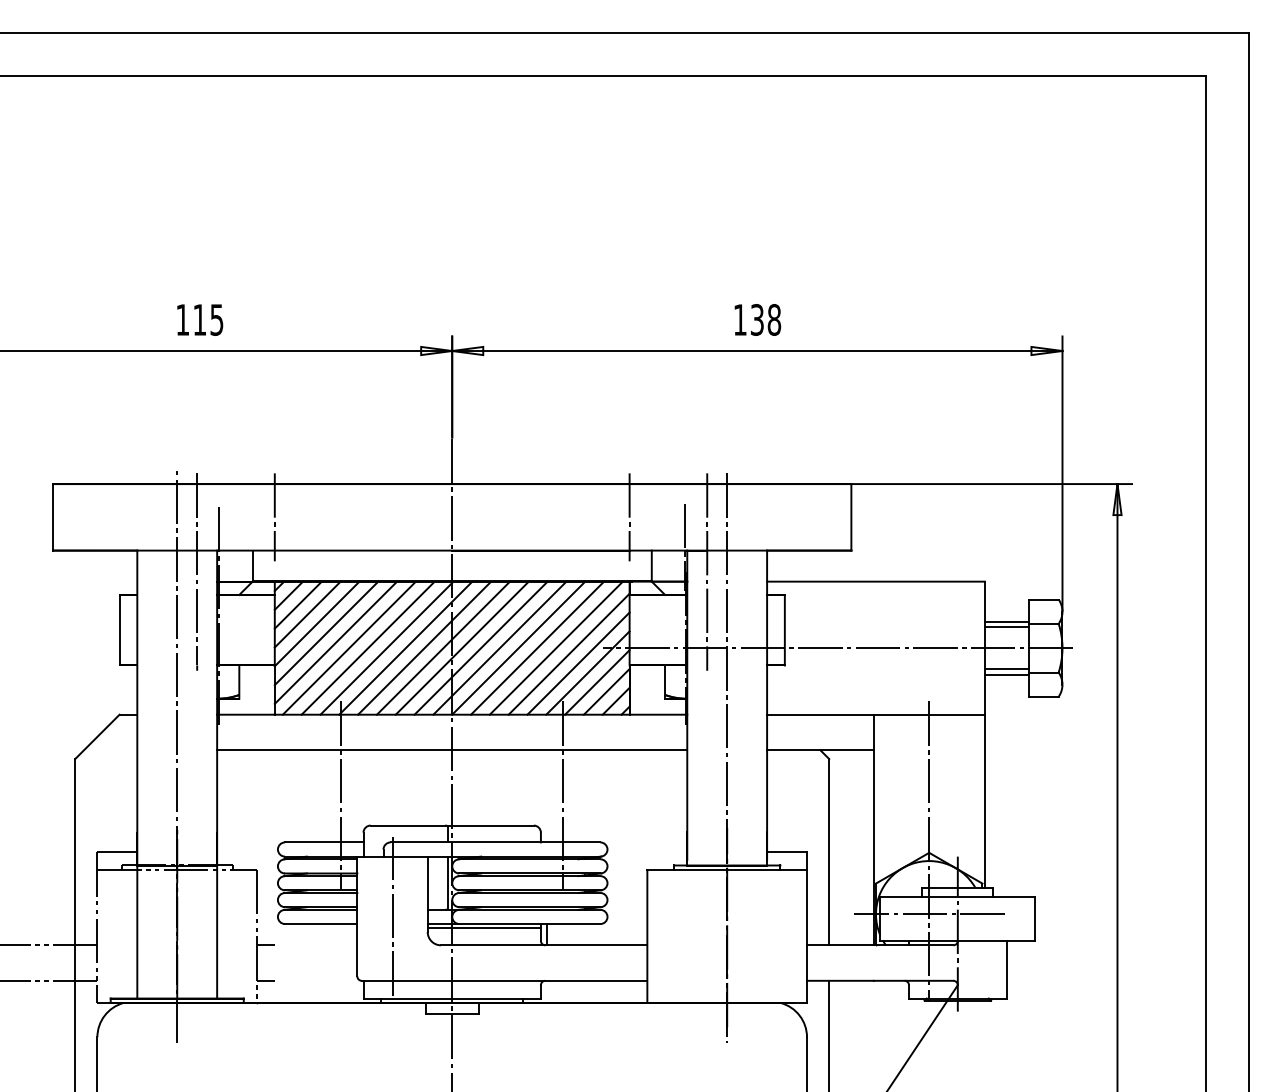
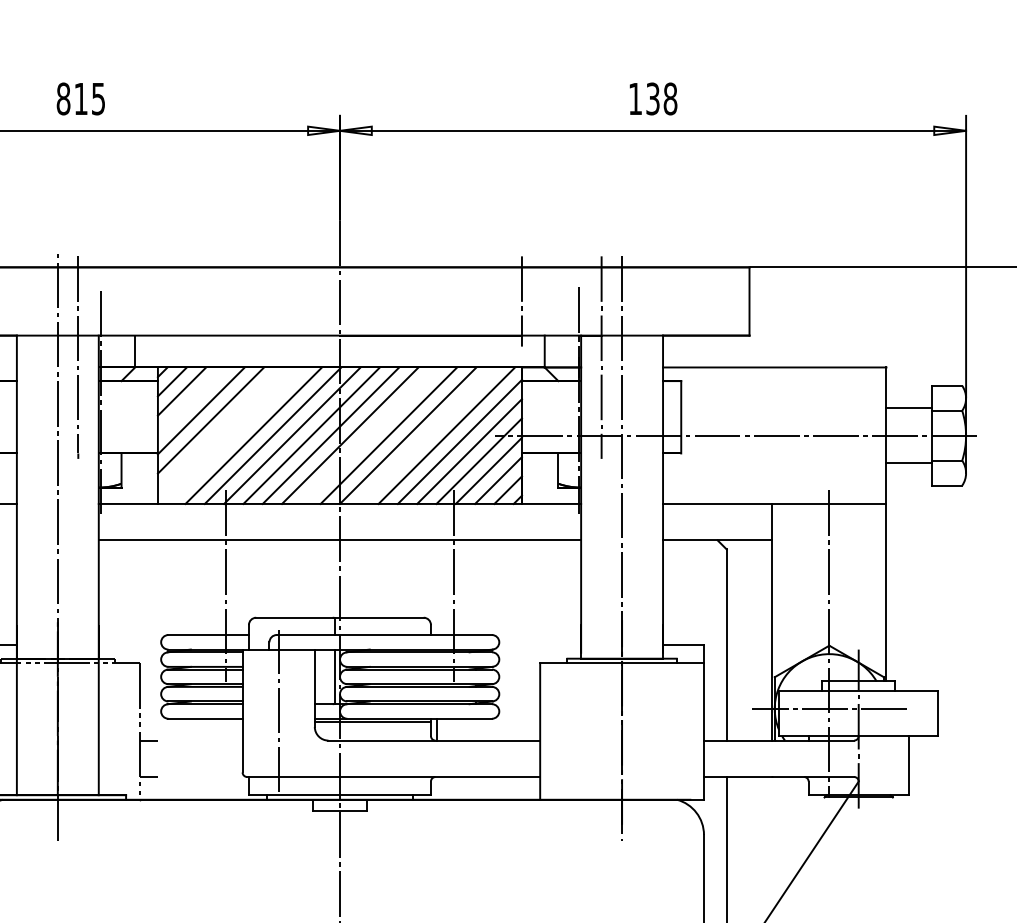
text: (182, 319) -> (63, 98), 115 -> 815
line: (274, 517) -> (157, 301), removed
line: (307, 614) -> (191, 401), removed
line: (1006, 626) -> (908, 413), removed
line: (335, 642) -> (220, 429), removed
line: (348, 647) -> (233, 435), removed
line: (480, 647) -> (368, 435), removed
line: (537, 647) -> (427, 435), removed
line: (1006, 669) -> (908, 457), removed

